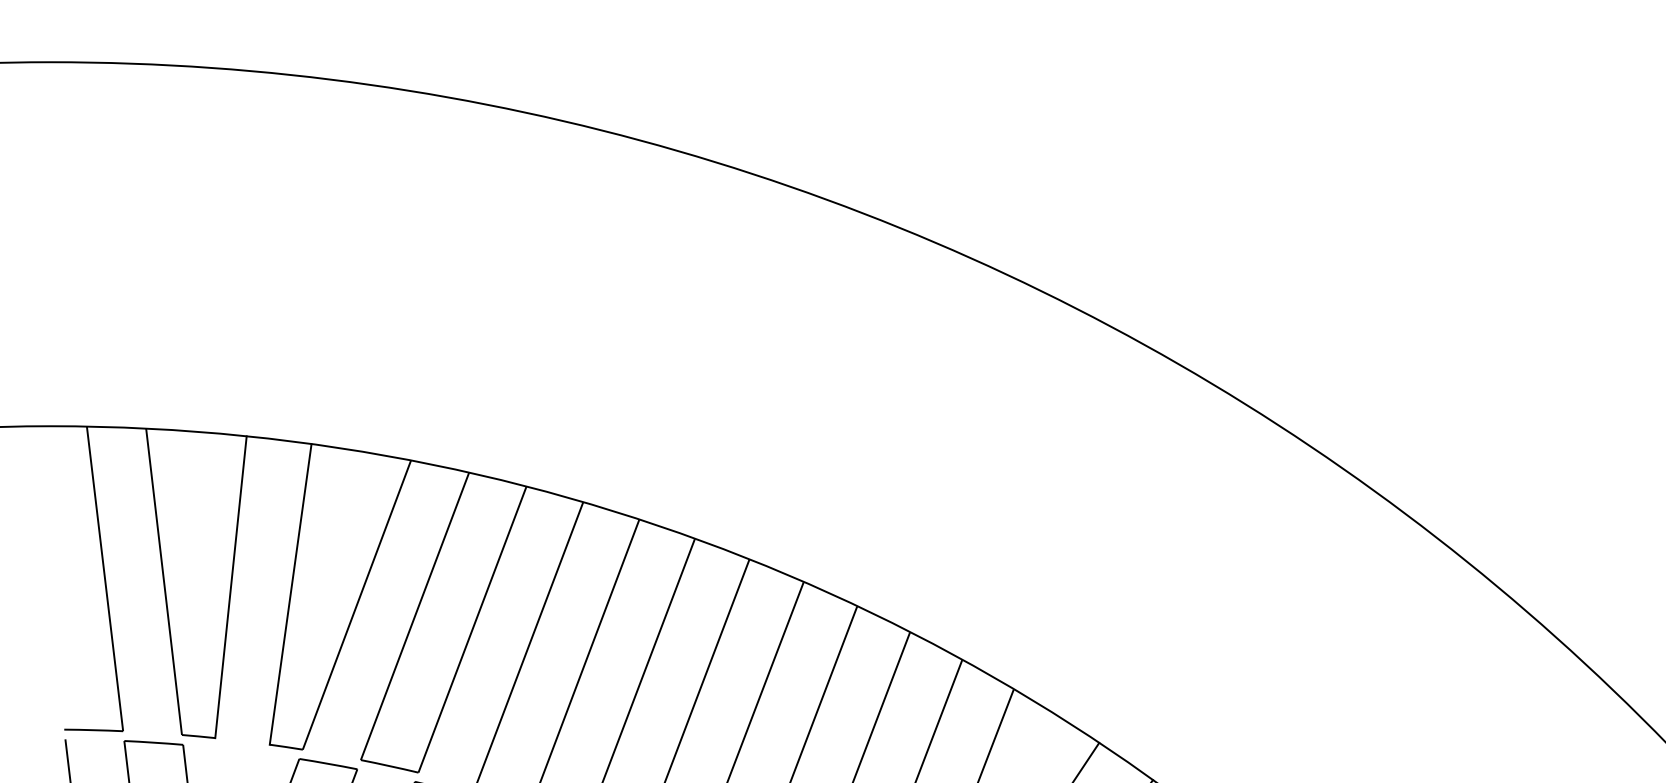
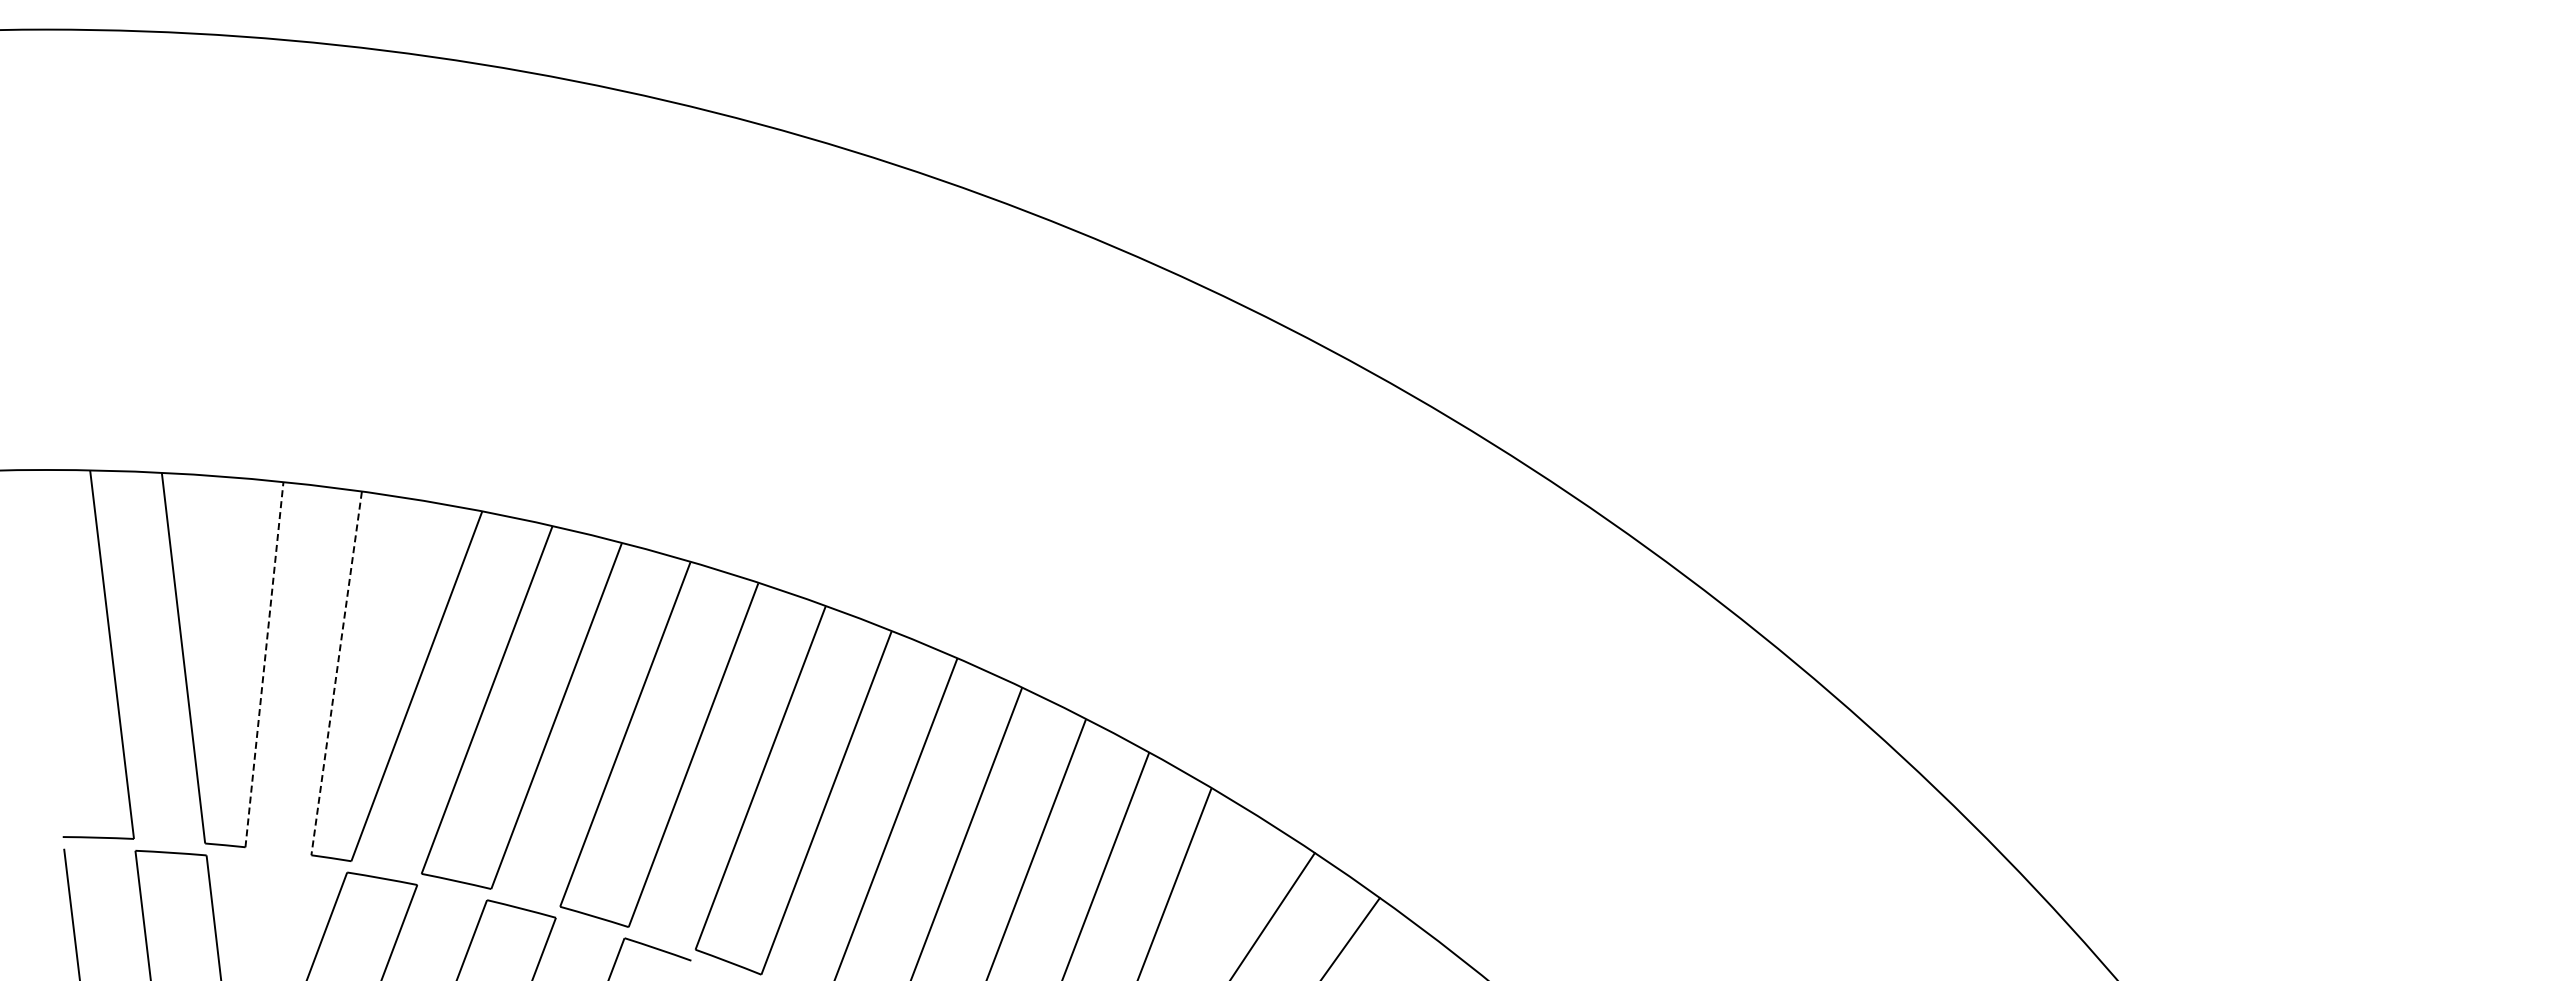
line: (231, 587) -> (264, 664), solid -> dashed
line: (290, 594) -> (336, 673), solid -> dashed

